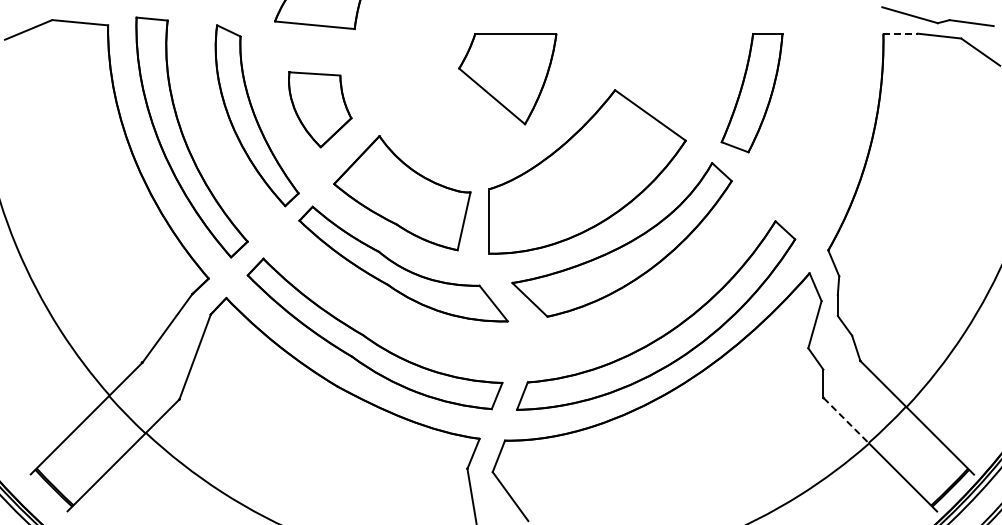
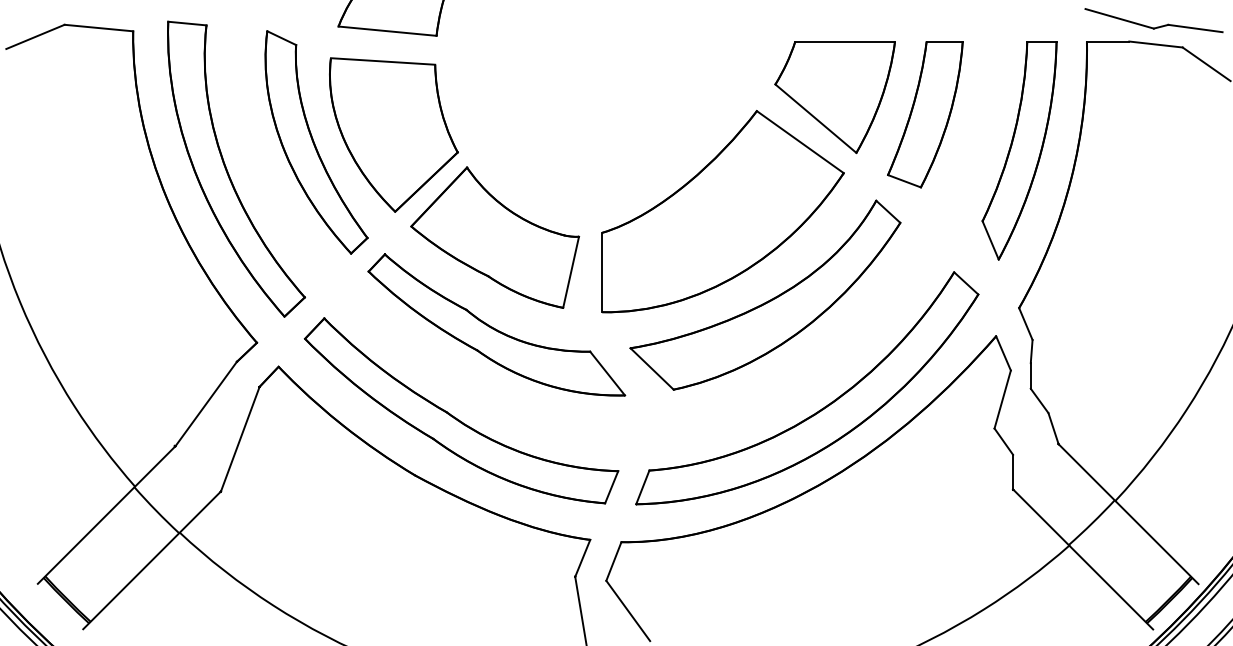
line: (901, 33) -> (1109, 41), dashed -> solid
part: (507, 79) -> (834, 97), moved
part: (320, 109) -> (394, 134), size x1.67
part: (828, 122) -> (1019, 150), added
line: (846, 421) -> (1041, 518), dashed -> solid

